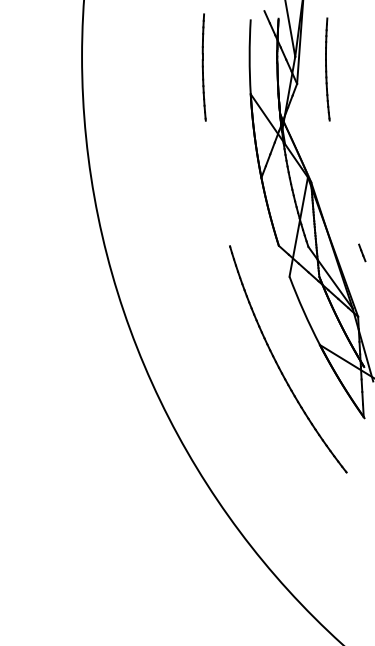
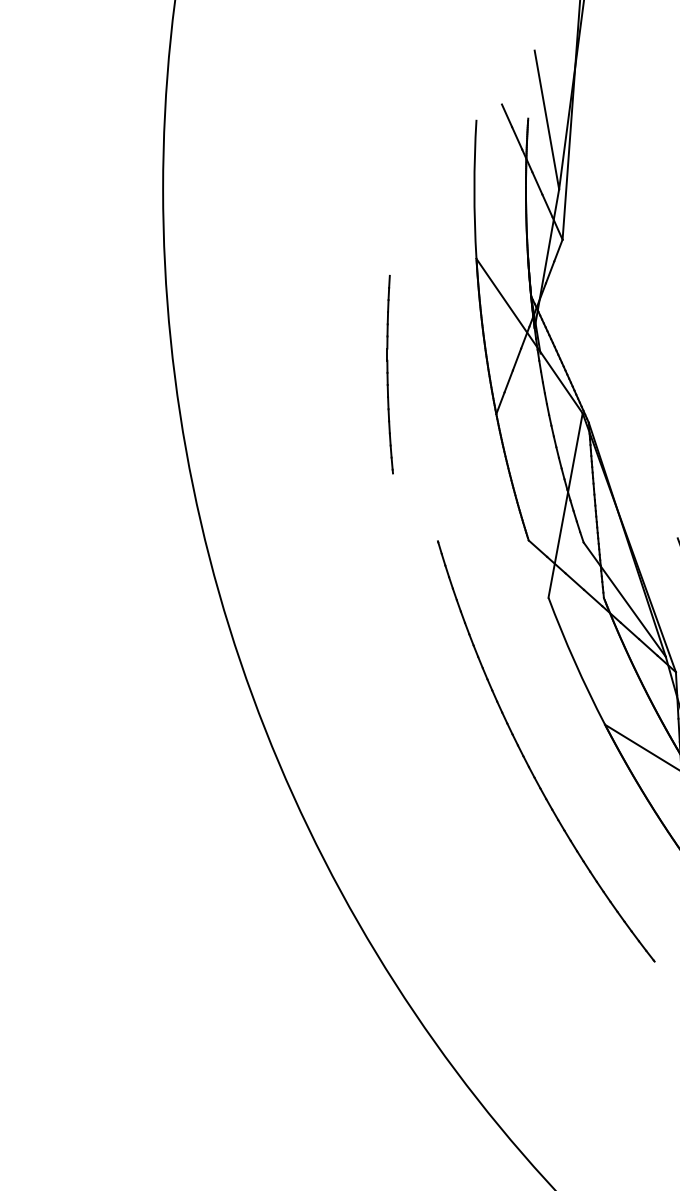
part: (203, 67) -> (388, 374), moved
part: (327, 69) -> (619, 212), removed

